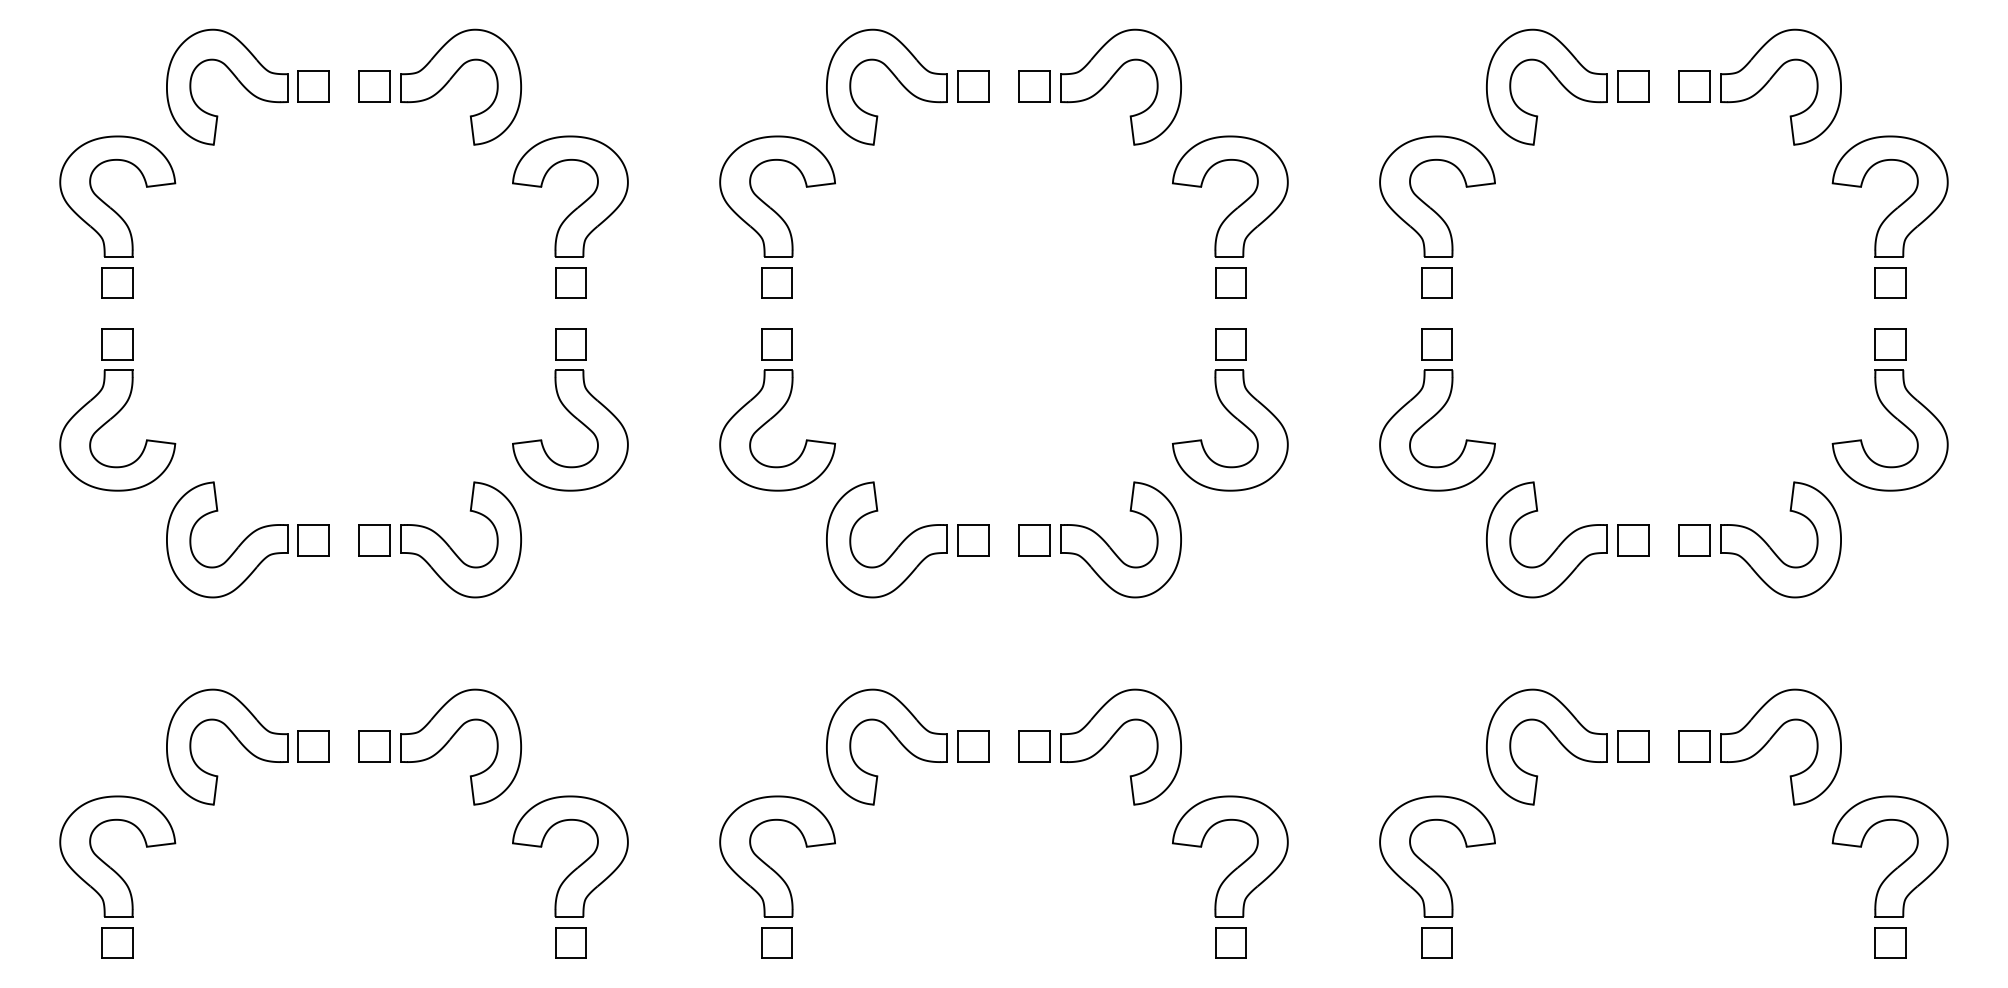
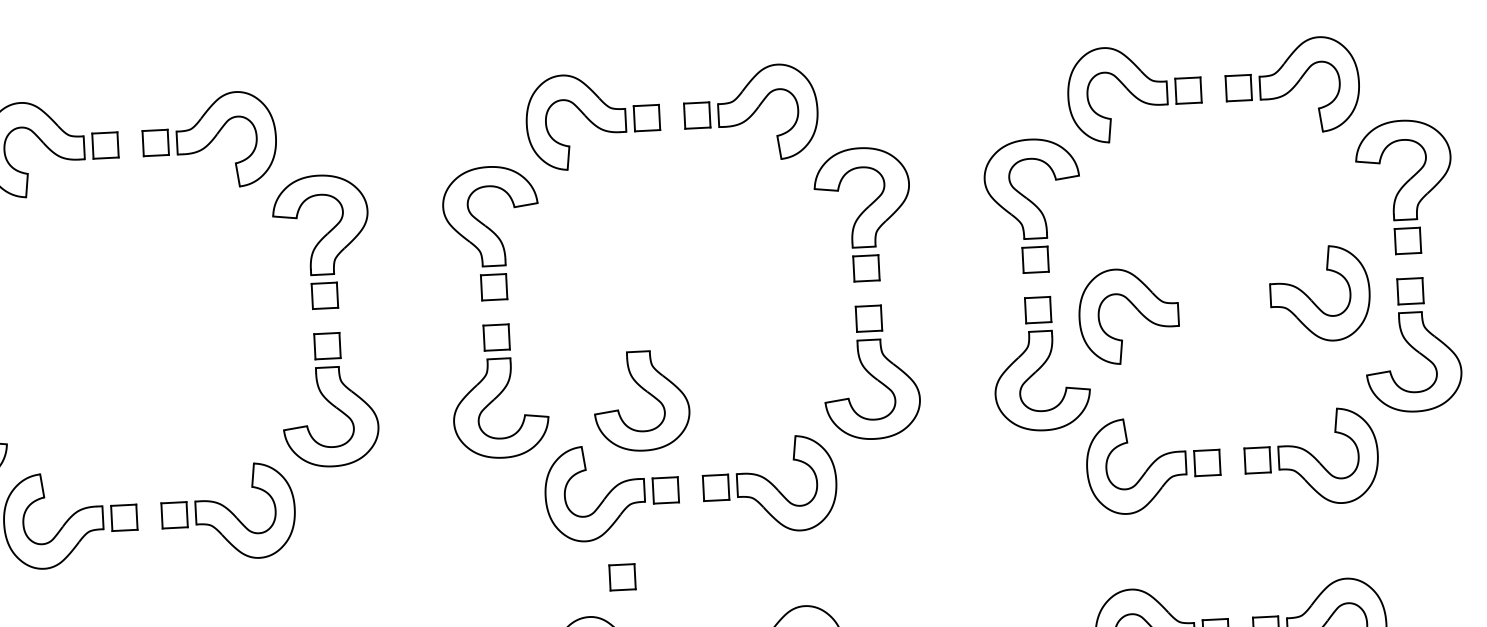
part: (1554, 347) -> (1134, 307), added
part: (1771, 349) -> (1312, 300), added
part: (957, 421) -> (647, 393), added
part: (915, 643) -> (622, 577), added

